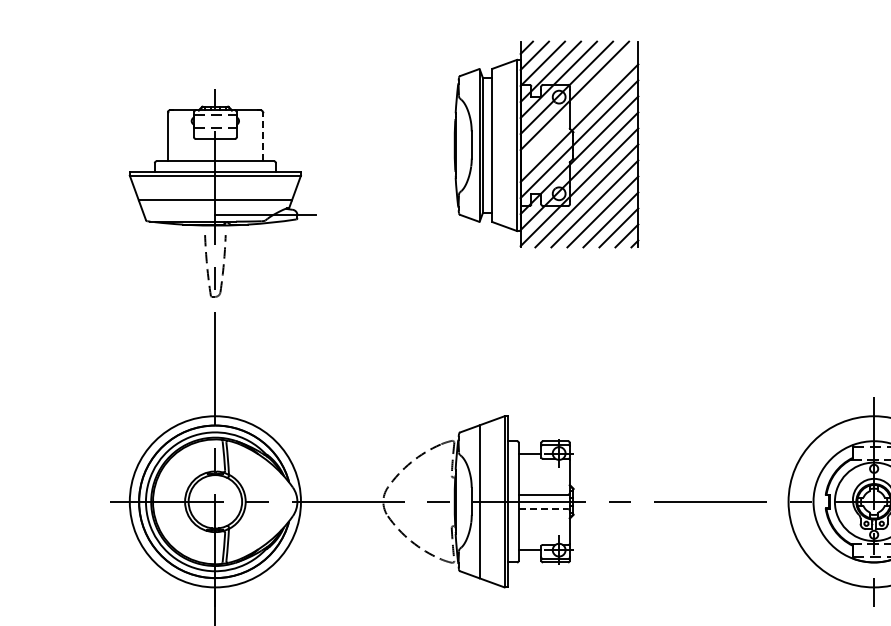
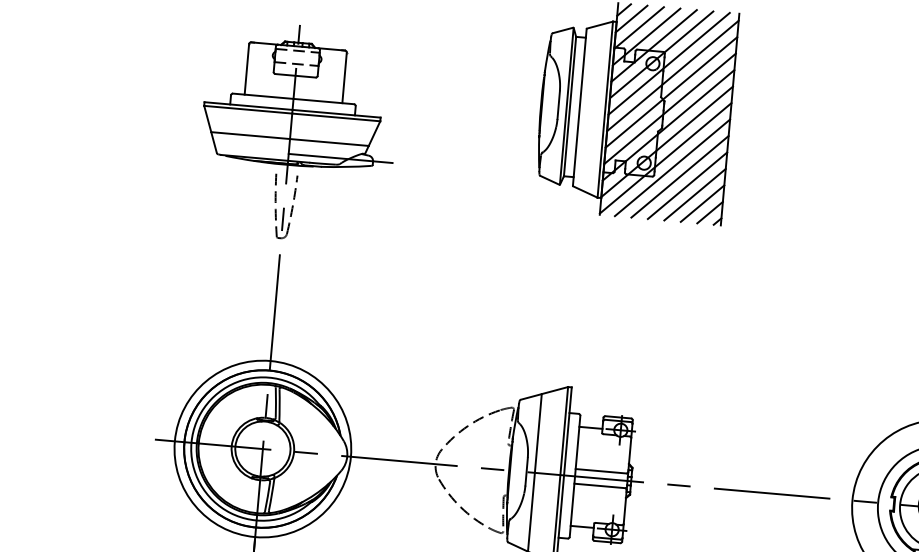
line: (579, 107) -> (672, 76), added
line: (262, 136) -> (344, 77), dashed -> solid
line: (543, 508) -> (599, 485), dashed -> solid

